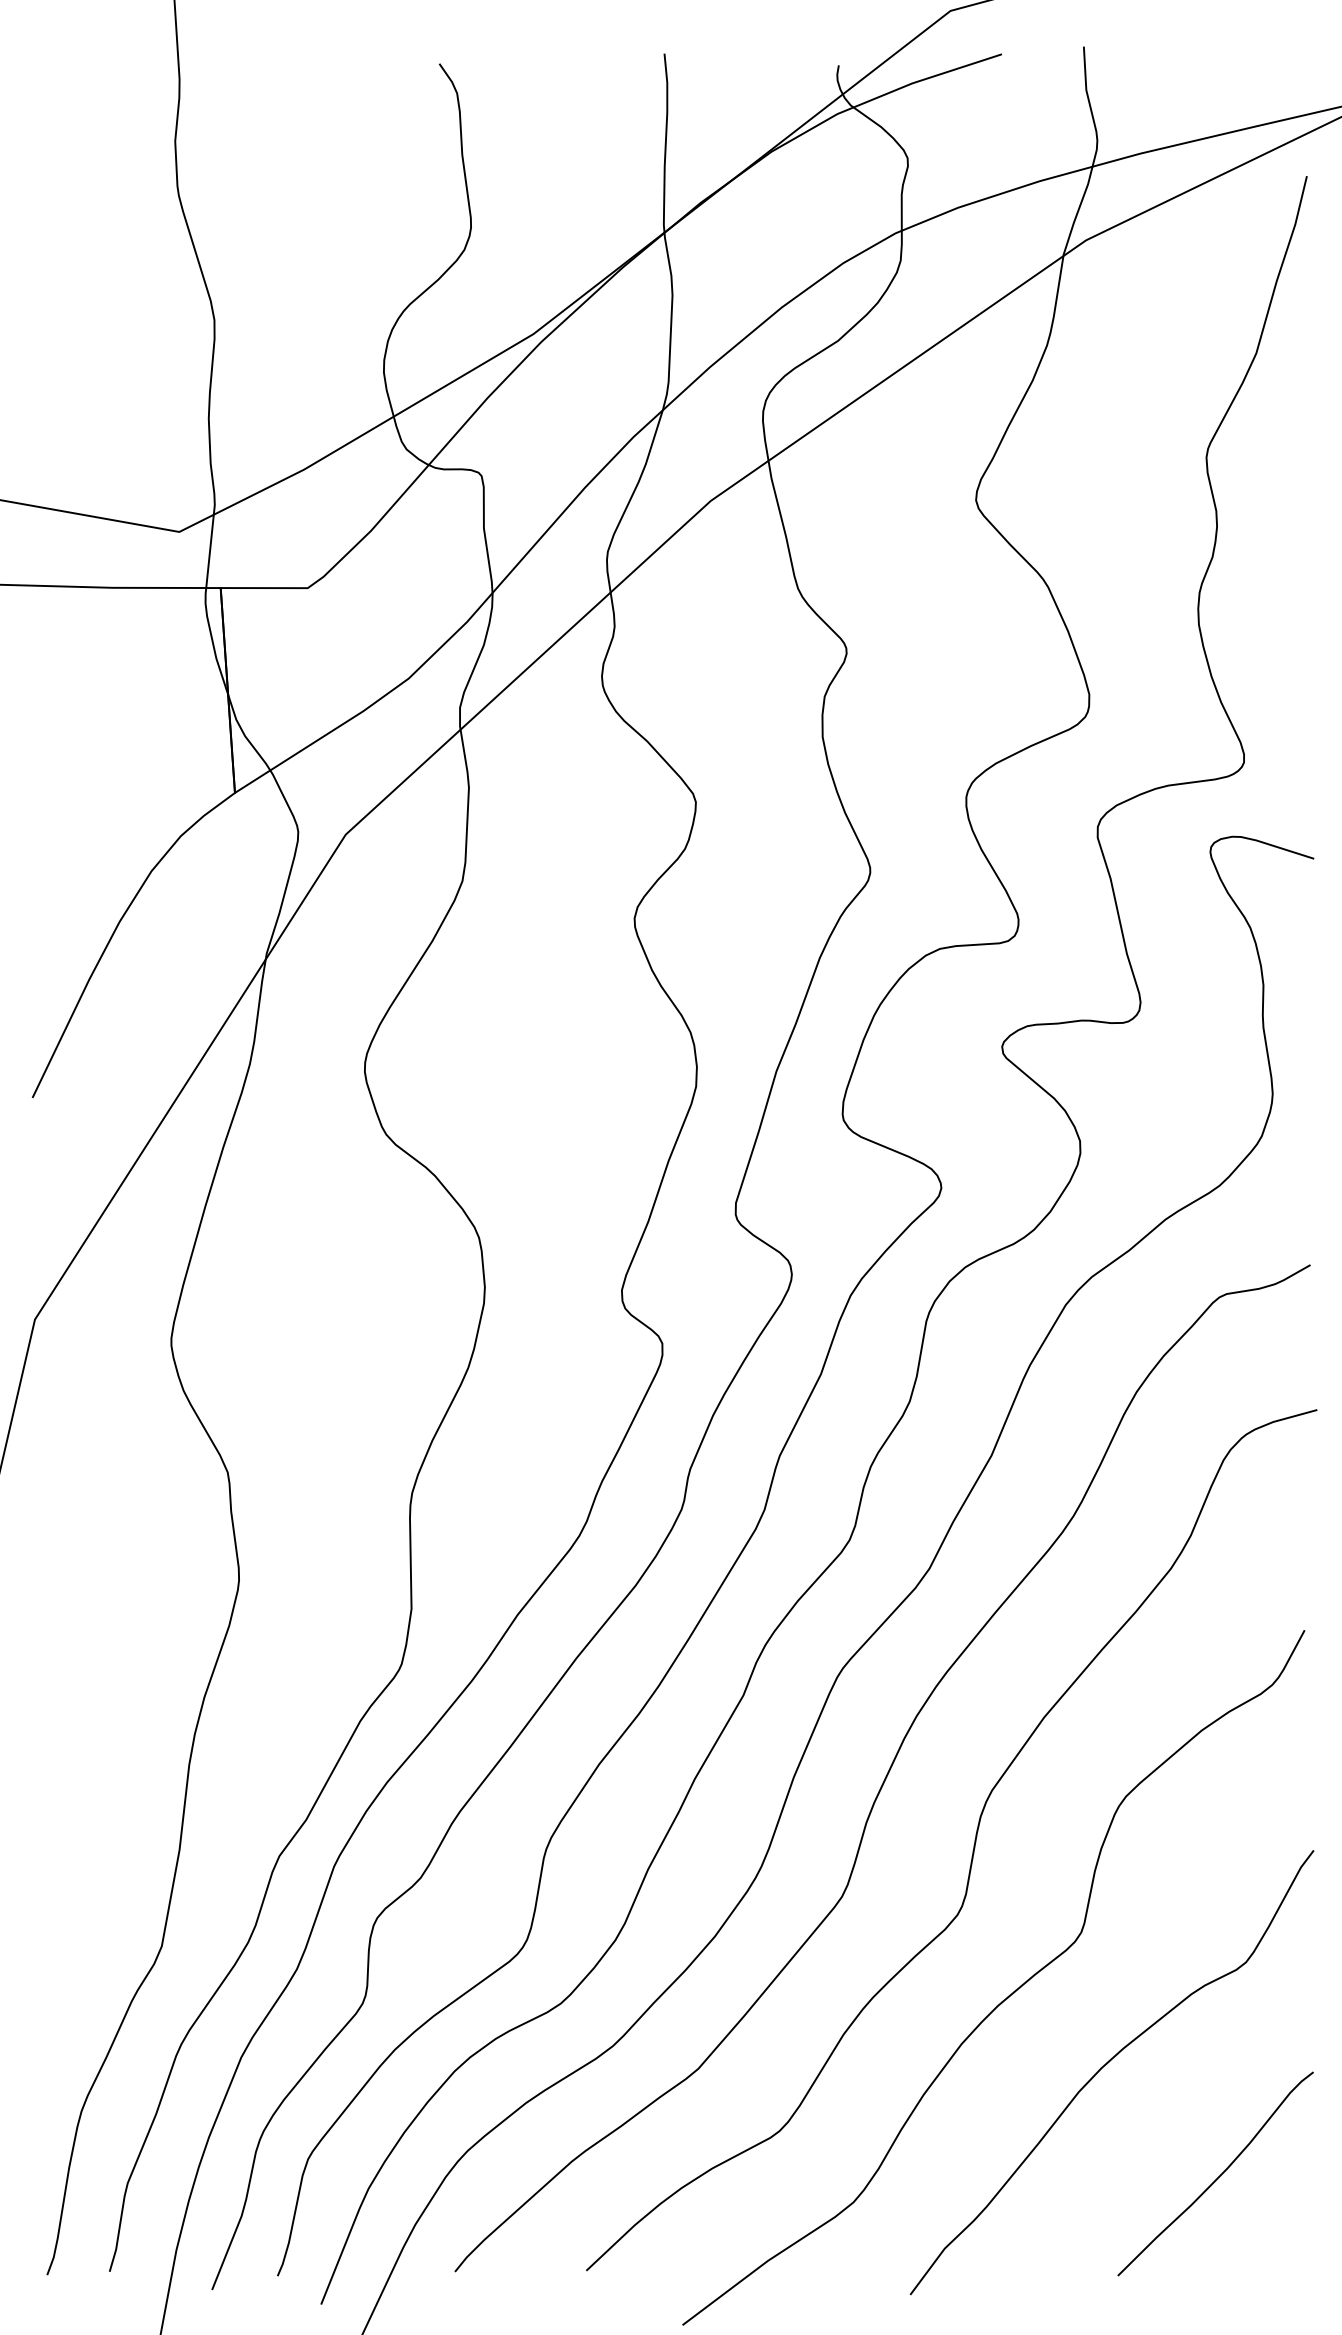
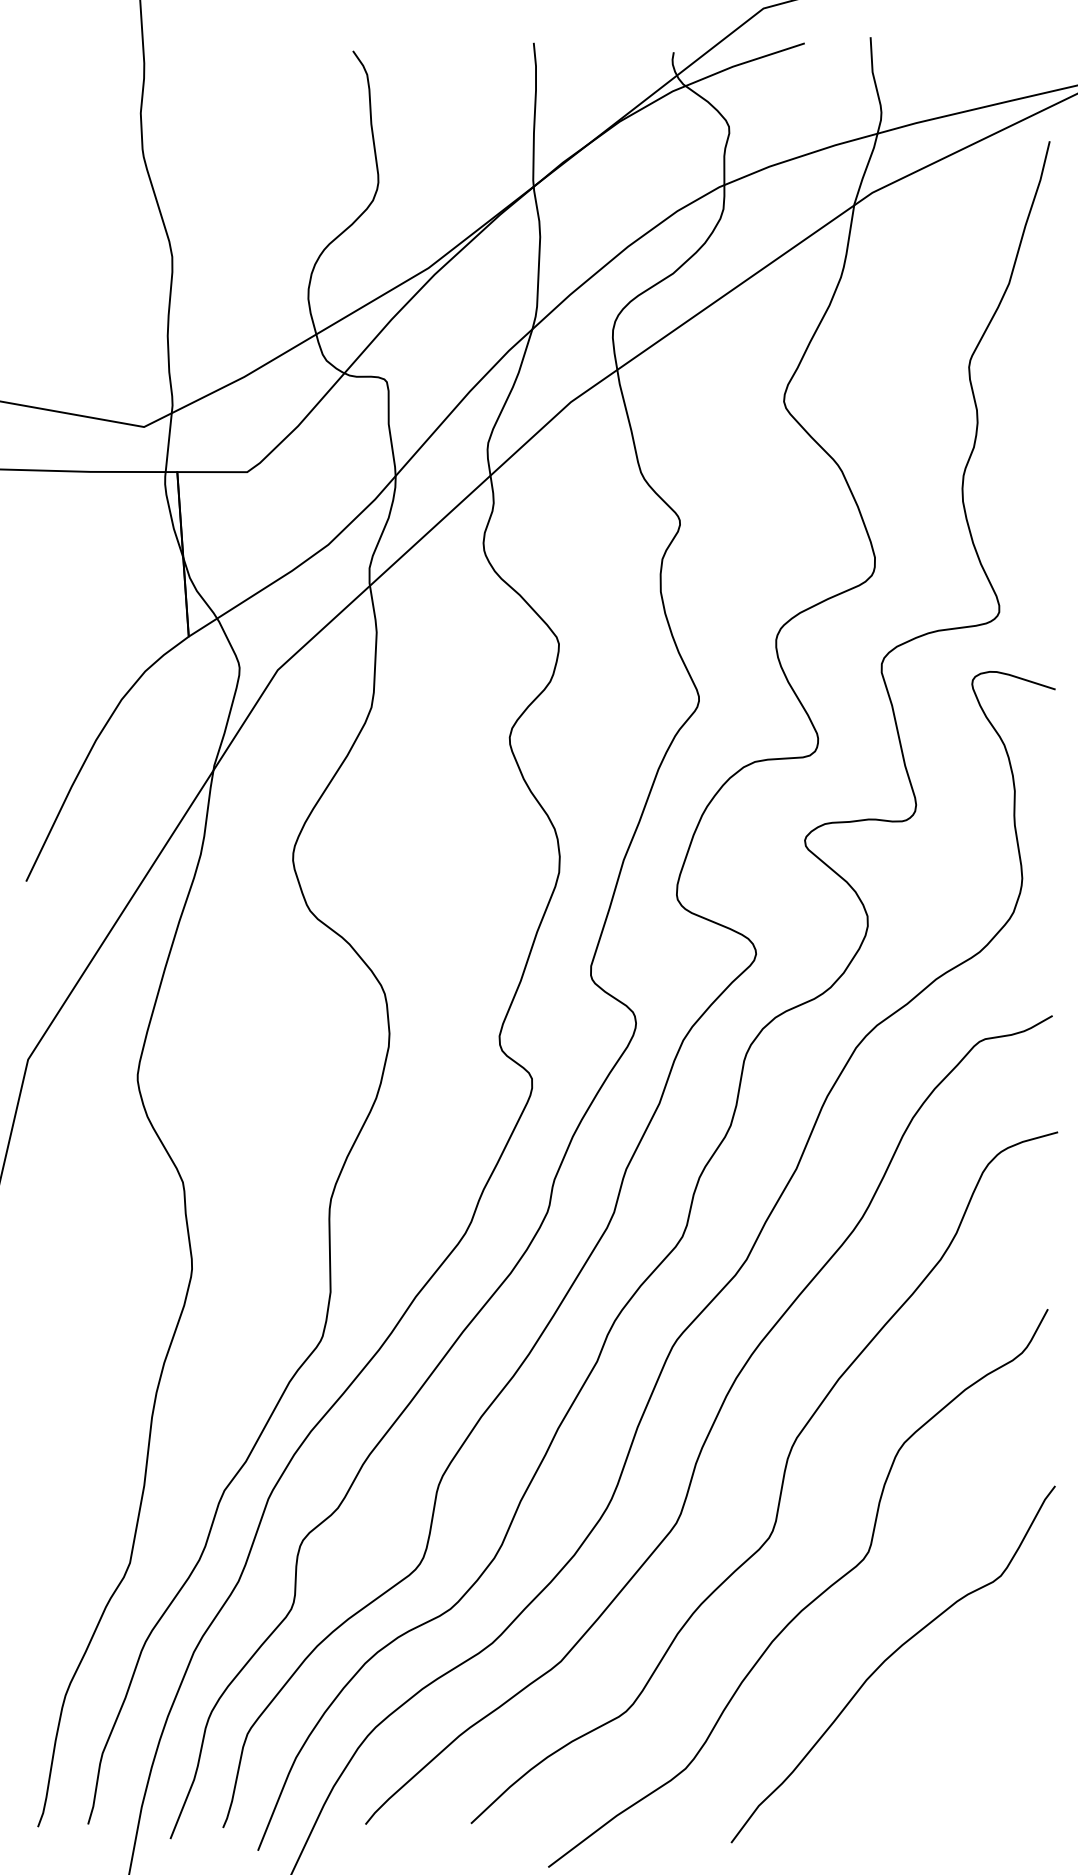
curve: (1218, 2176) -> (978, 1747), removed

